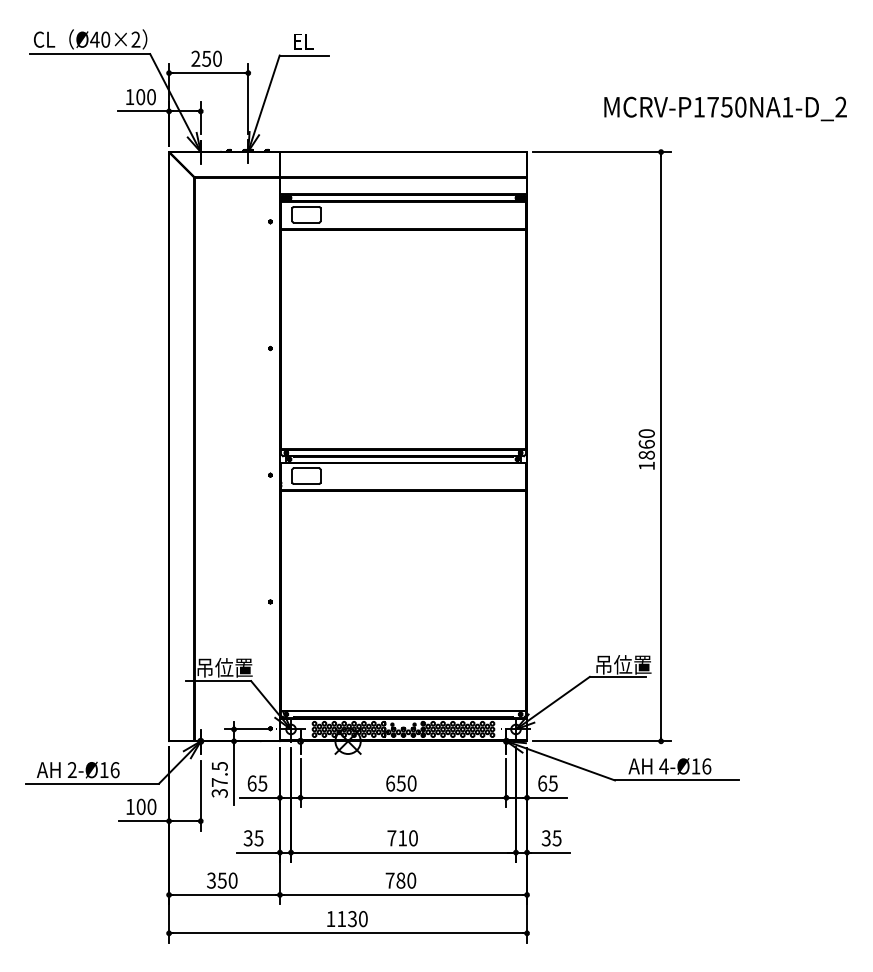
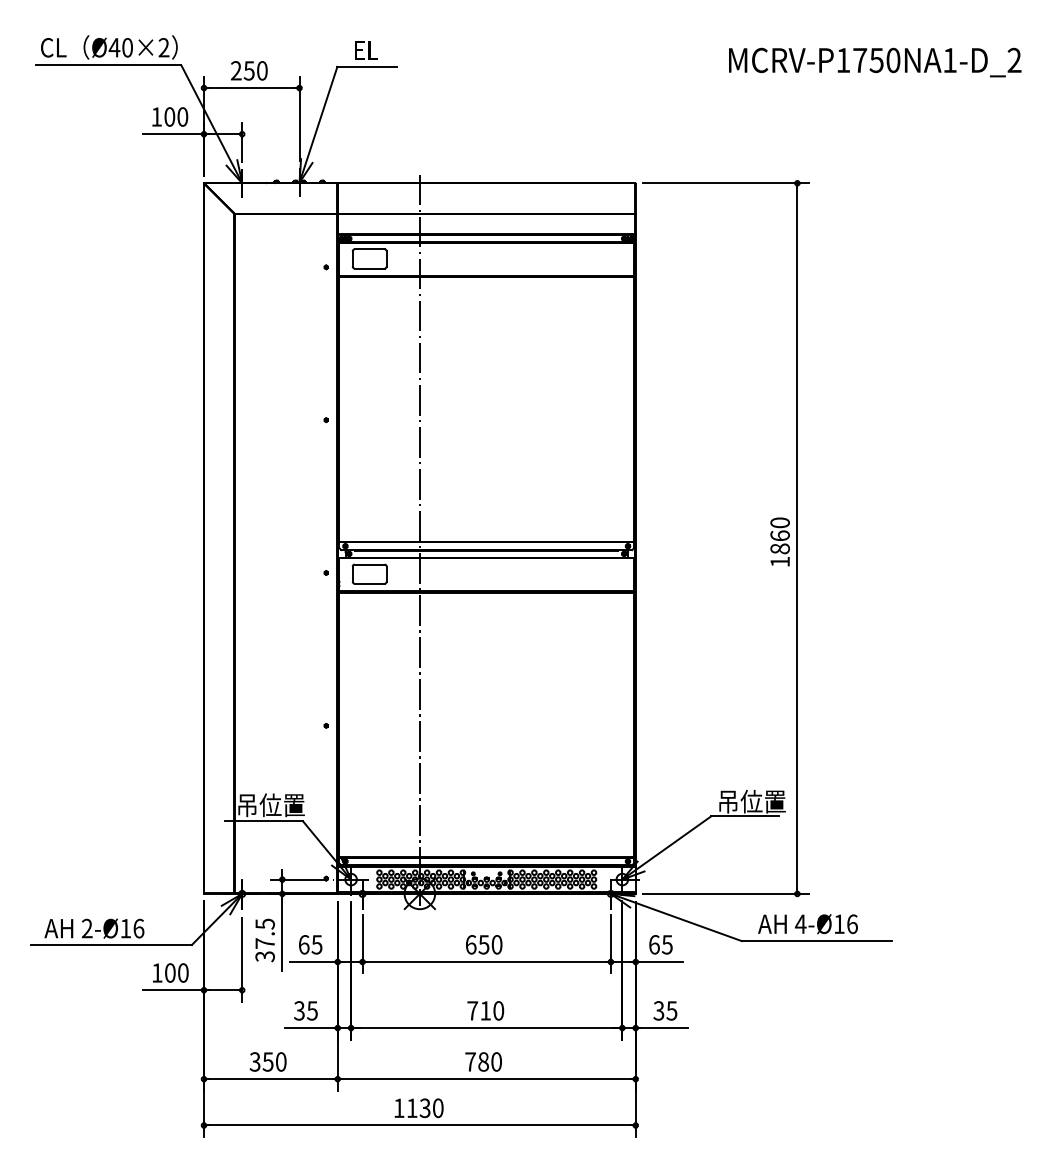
text: (725, 108) -> (875, 61), moved
line: (348, 448) -> (420, 540), added

